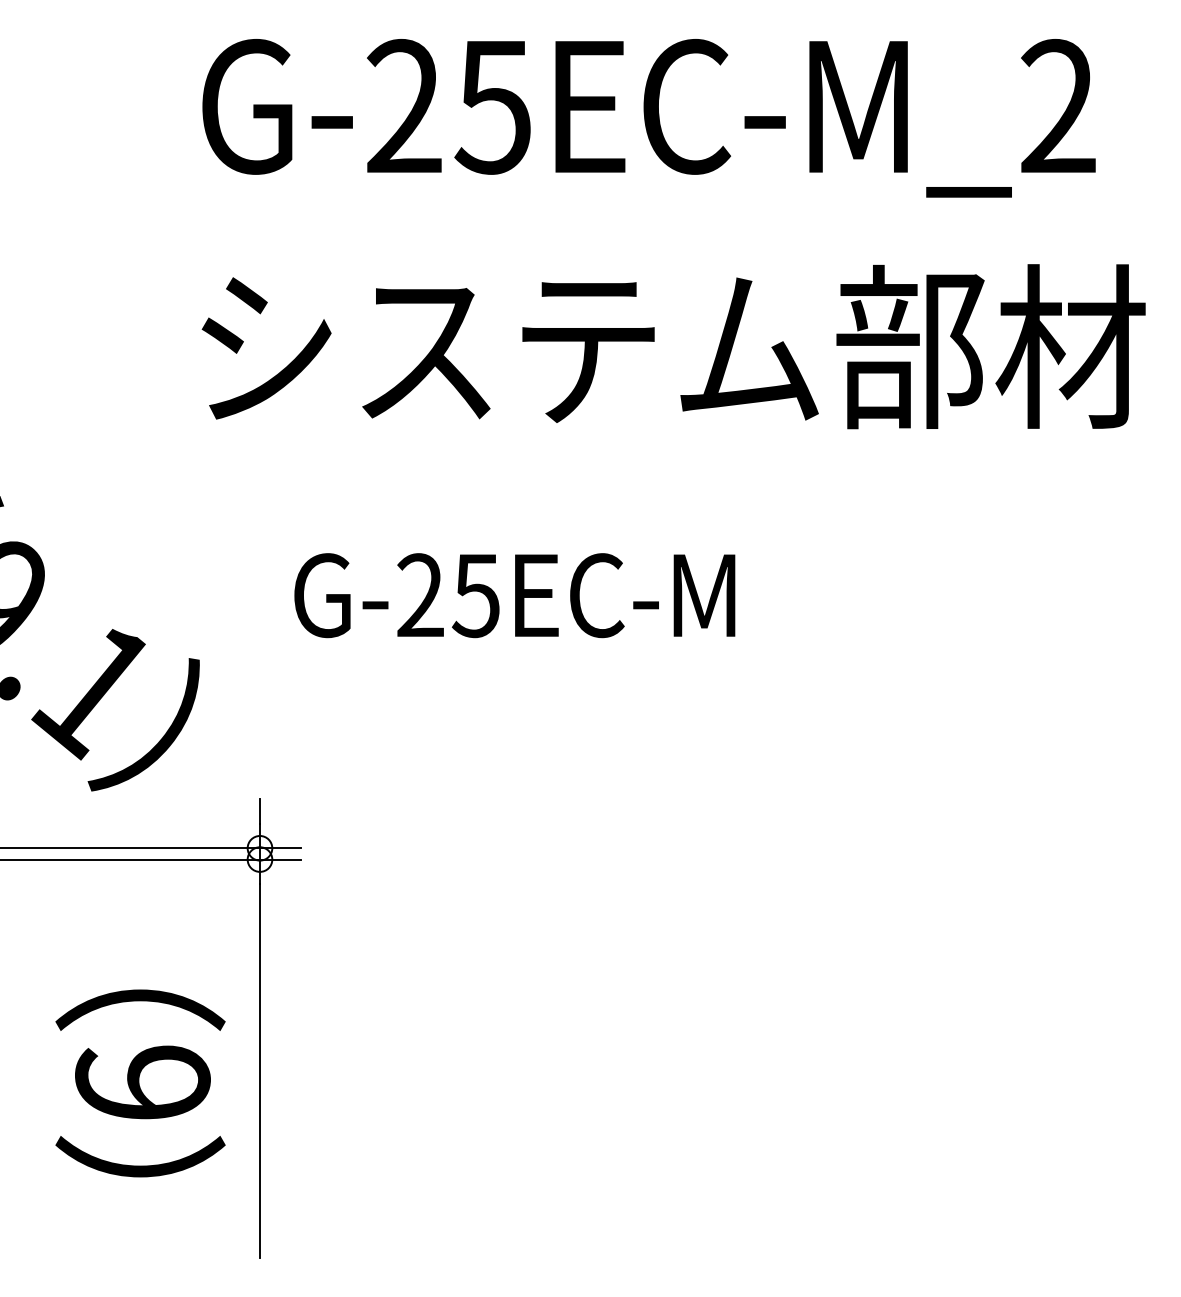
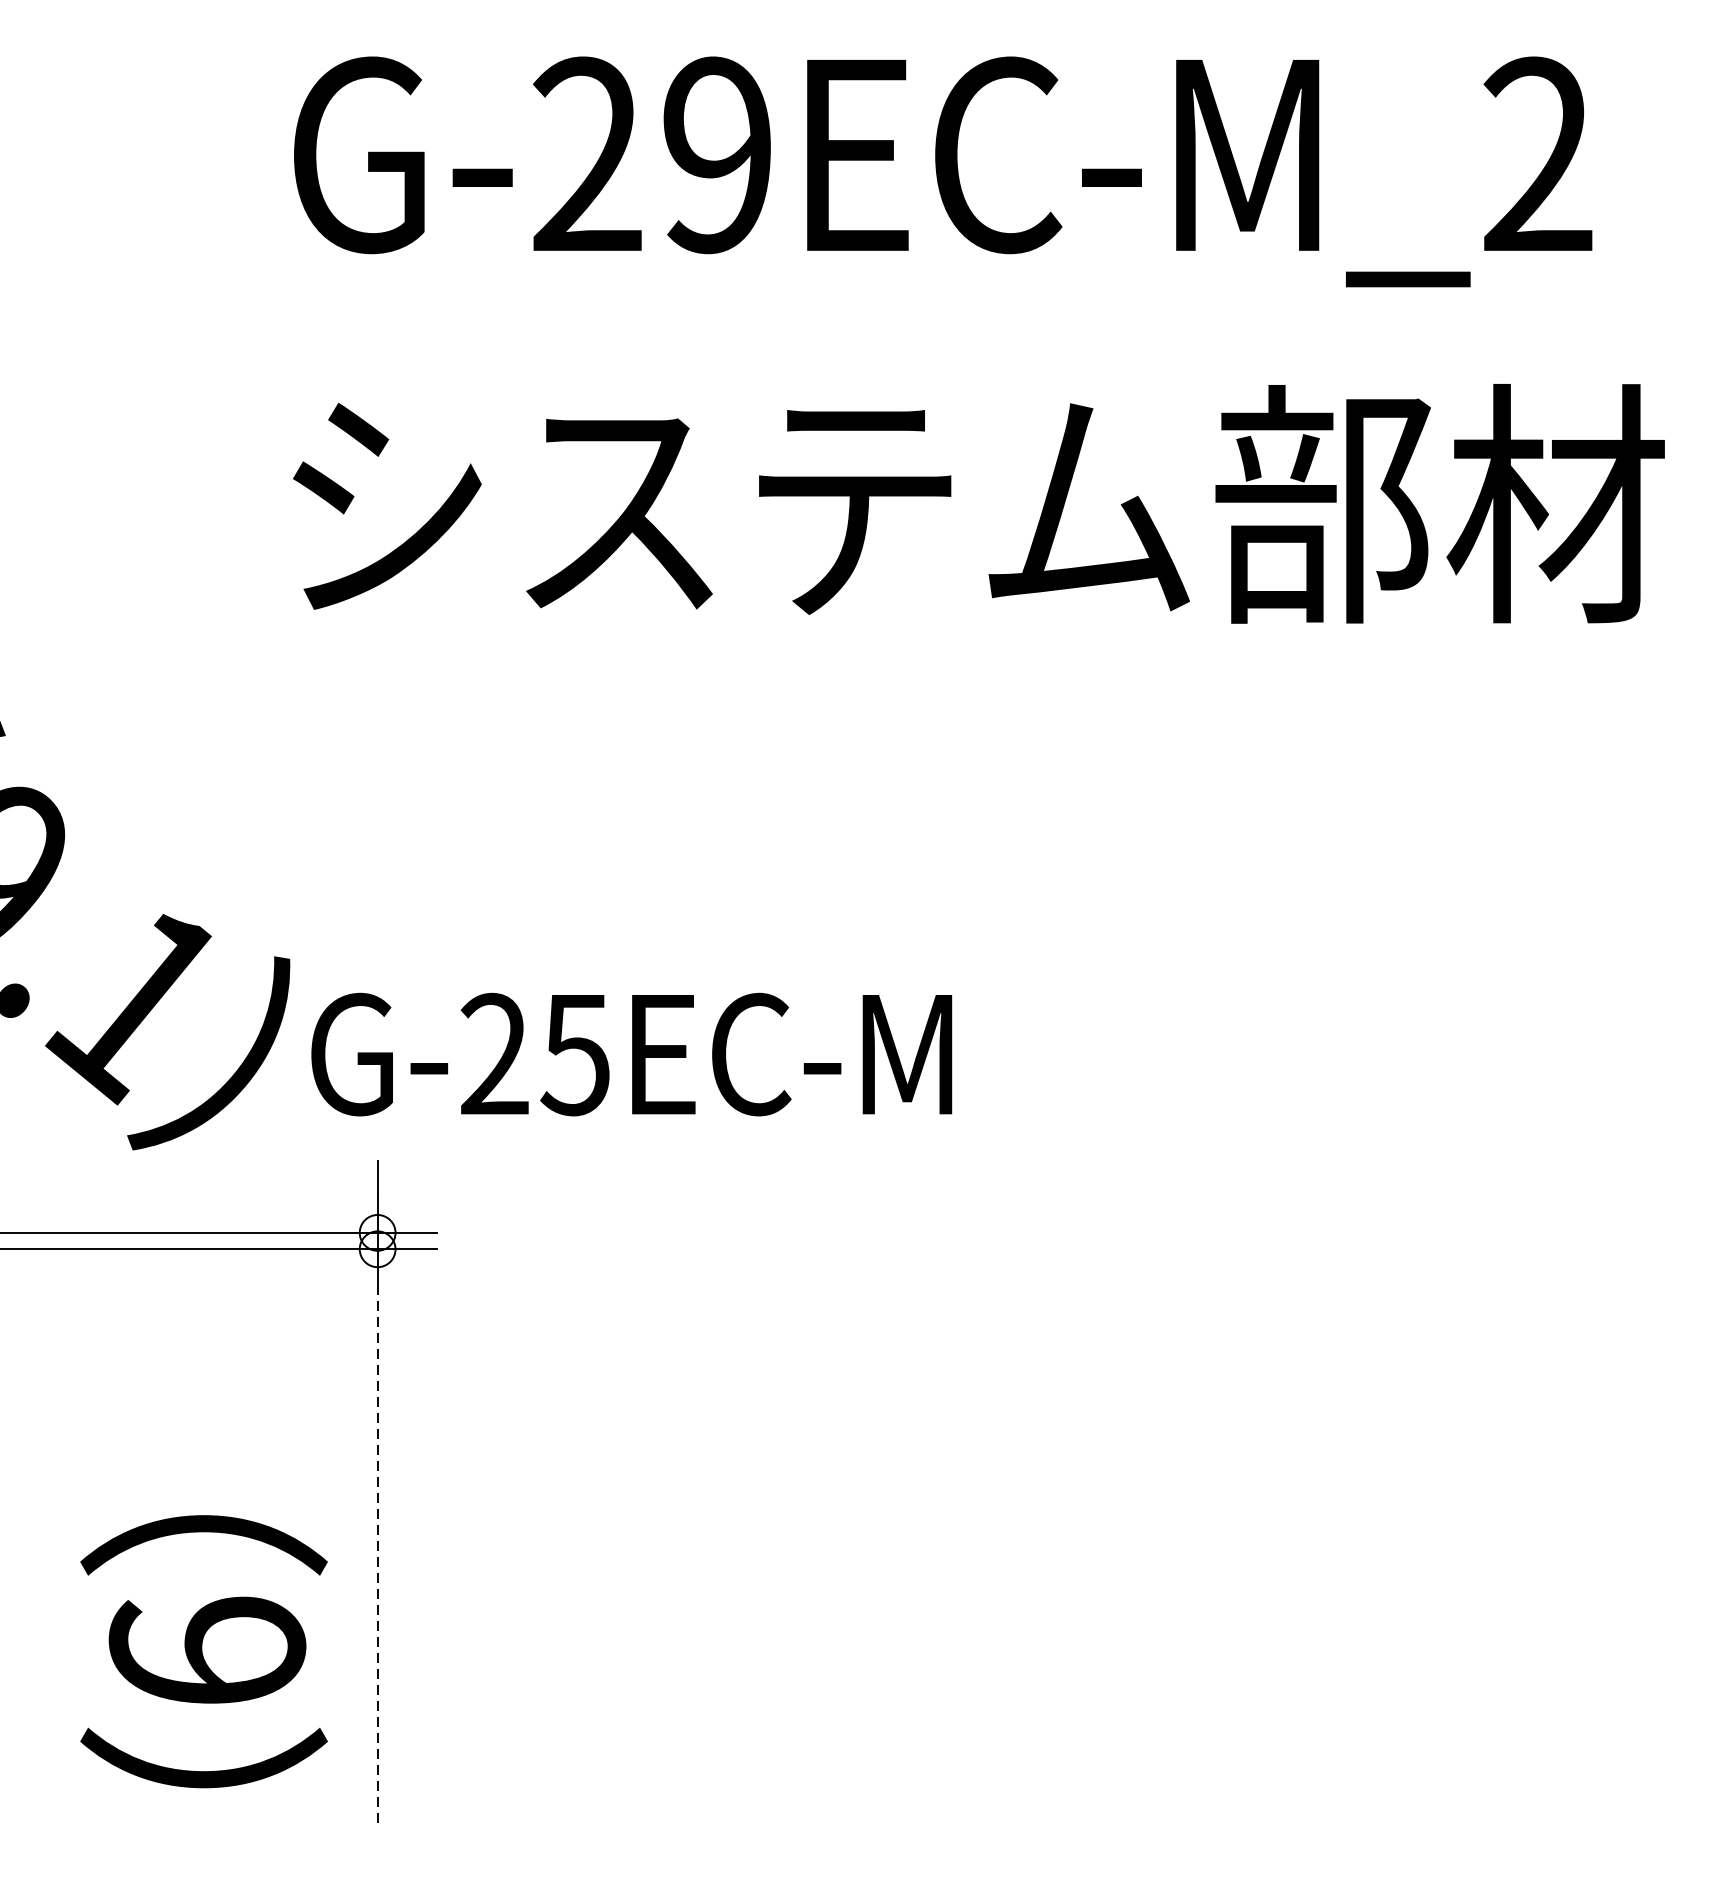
text: (492, 106) -> (715, 154), G-25EC-M_2 -> G-29EC-M_2
text: (514, 595) -> (631, 1054), moved
line: (259, 1071) -> (376, 1557), solid -> dashed
text: (140, 1083) -> (203, 1651), moved

